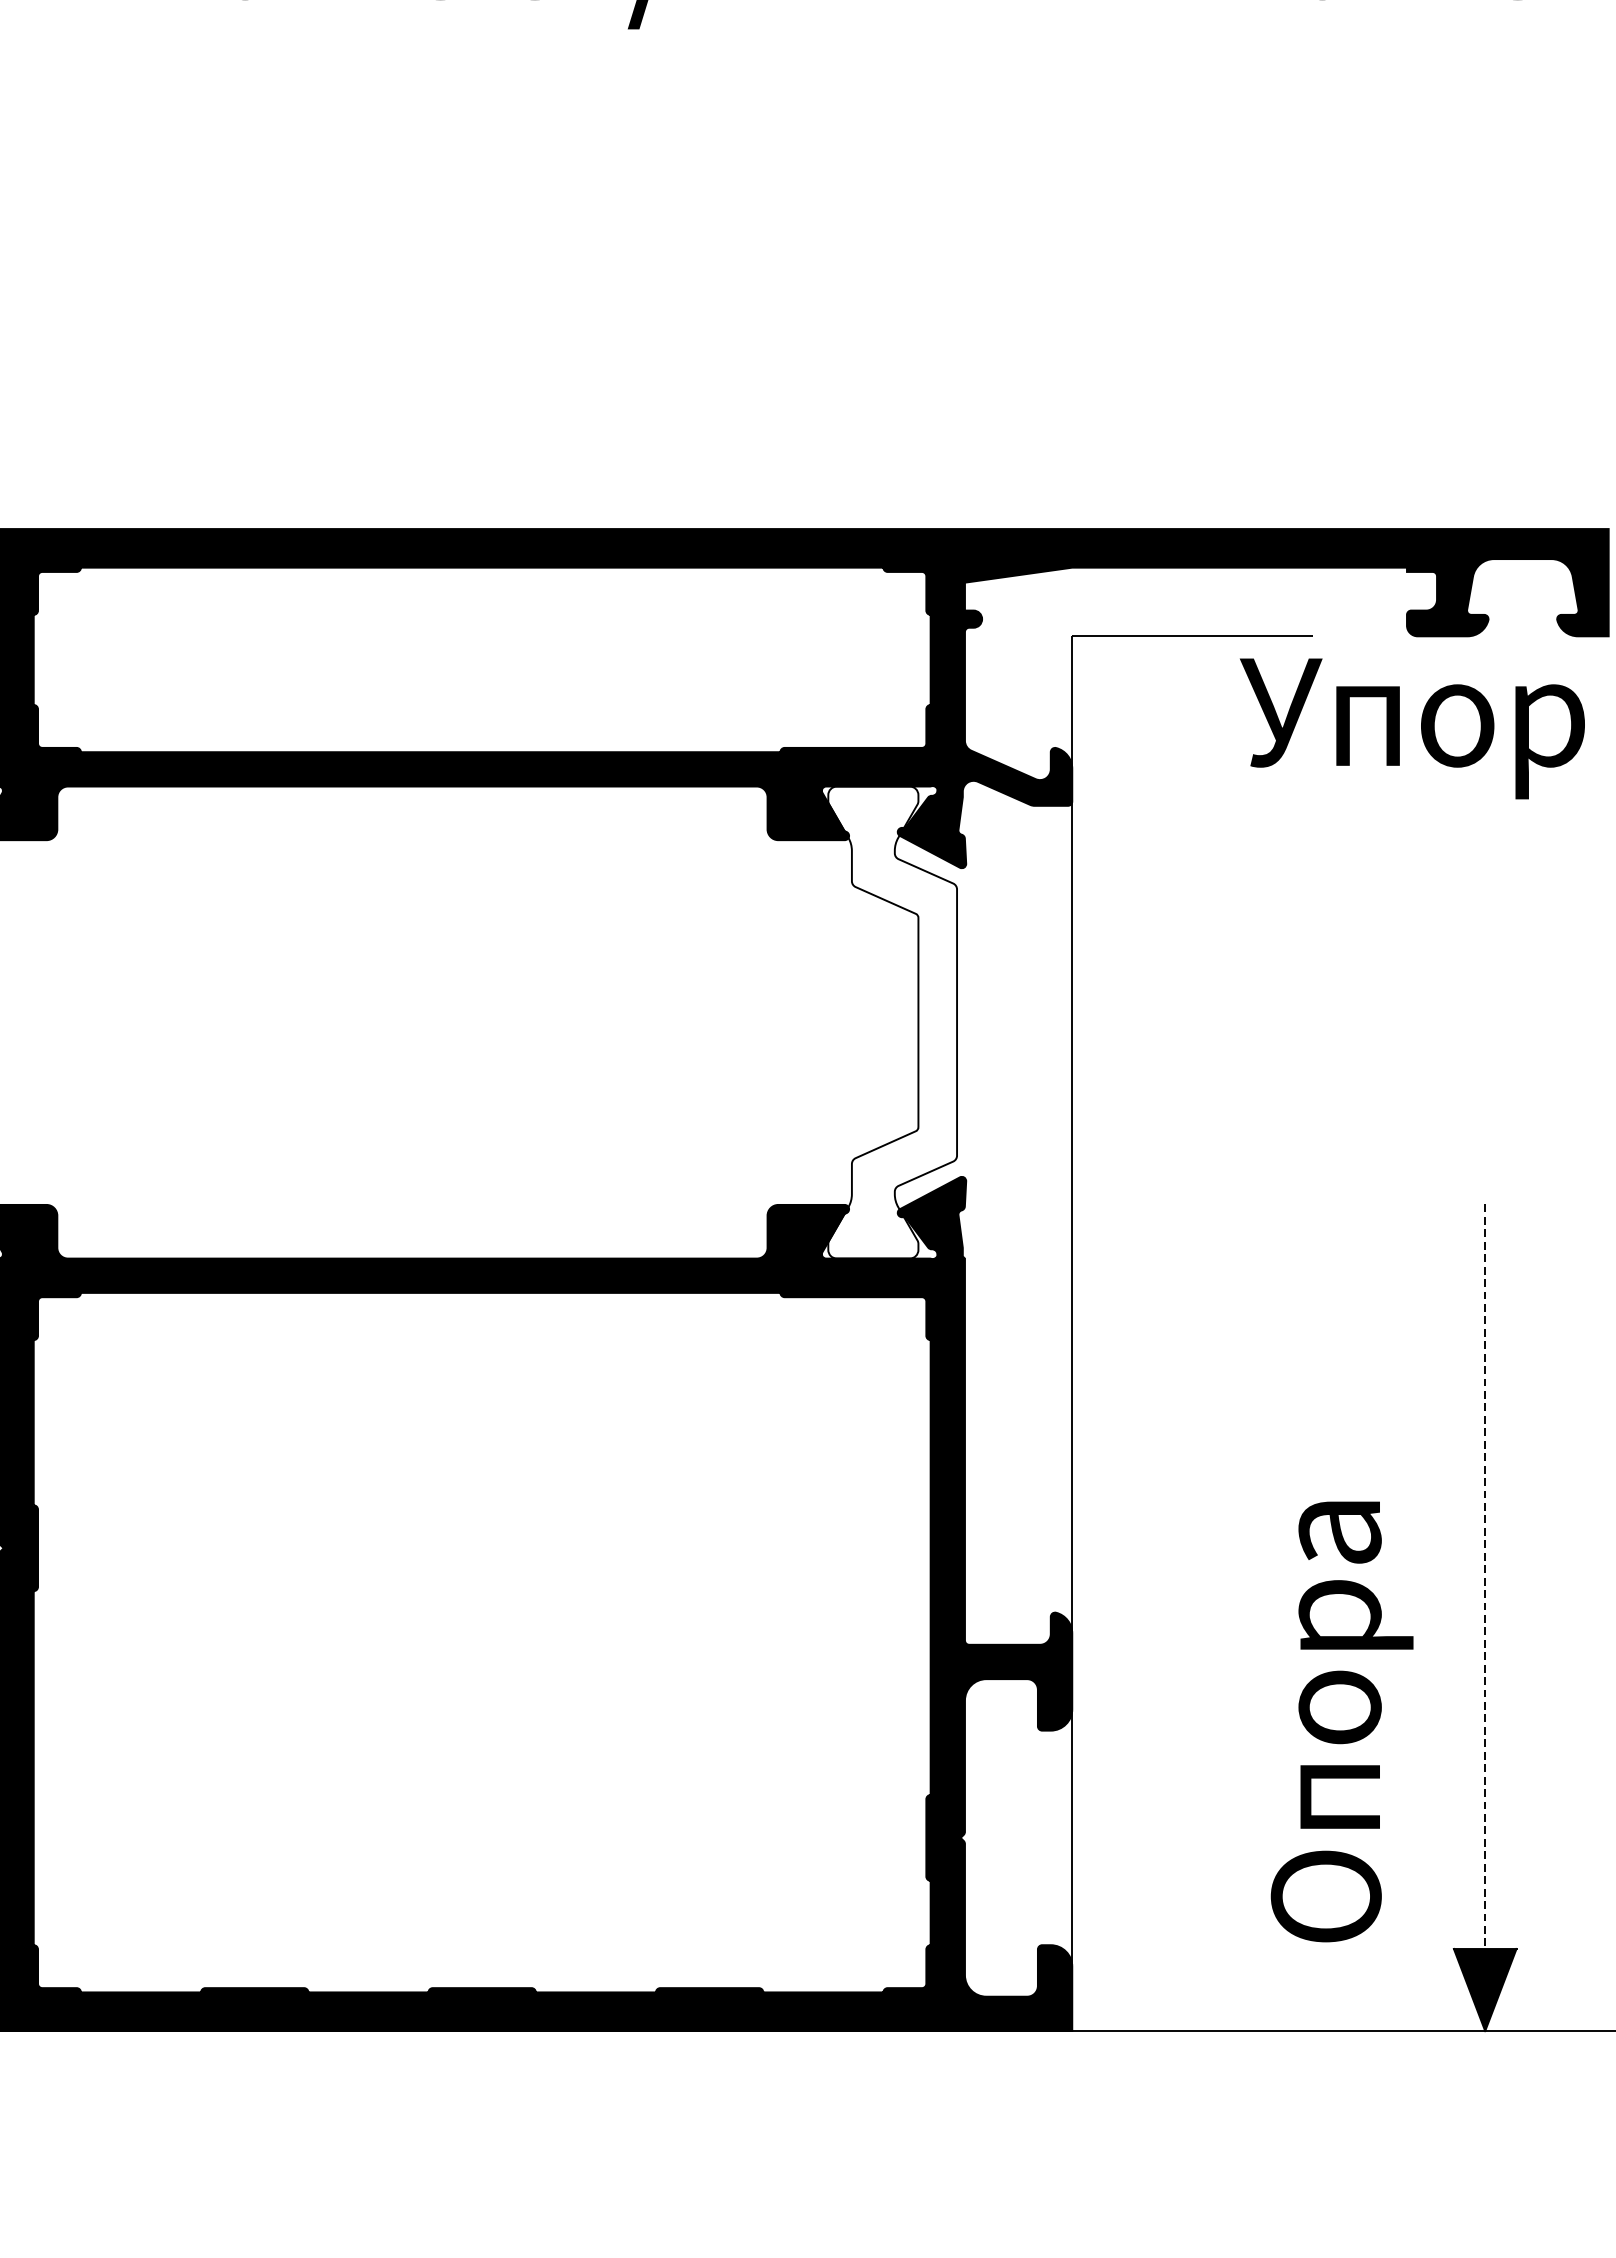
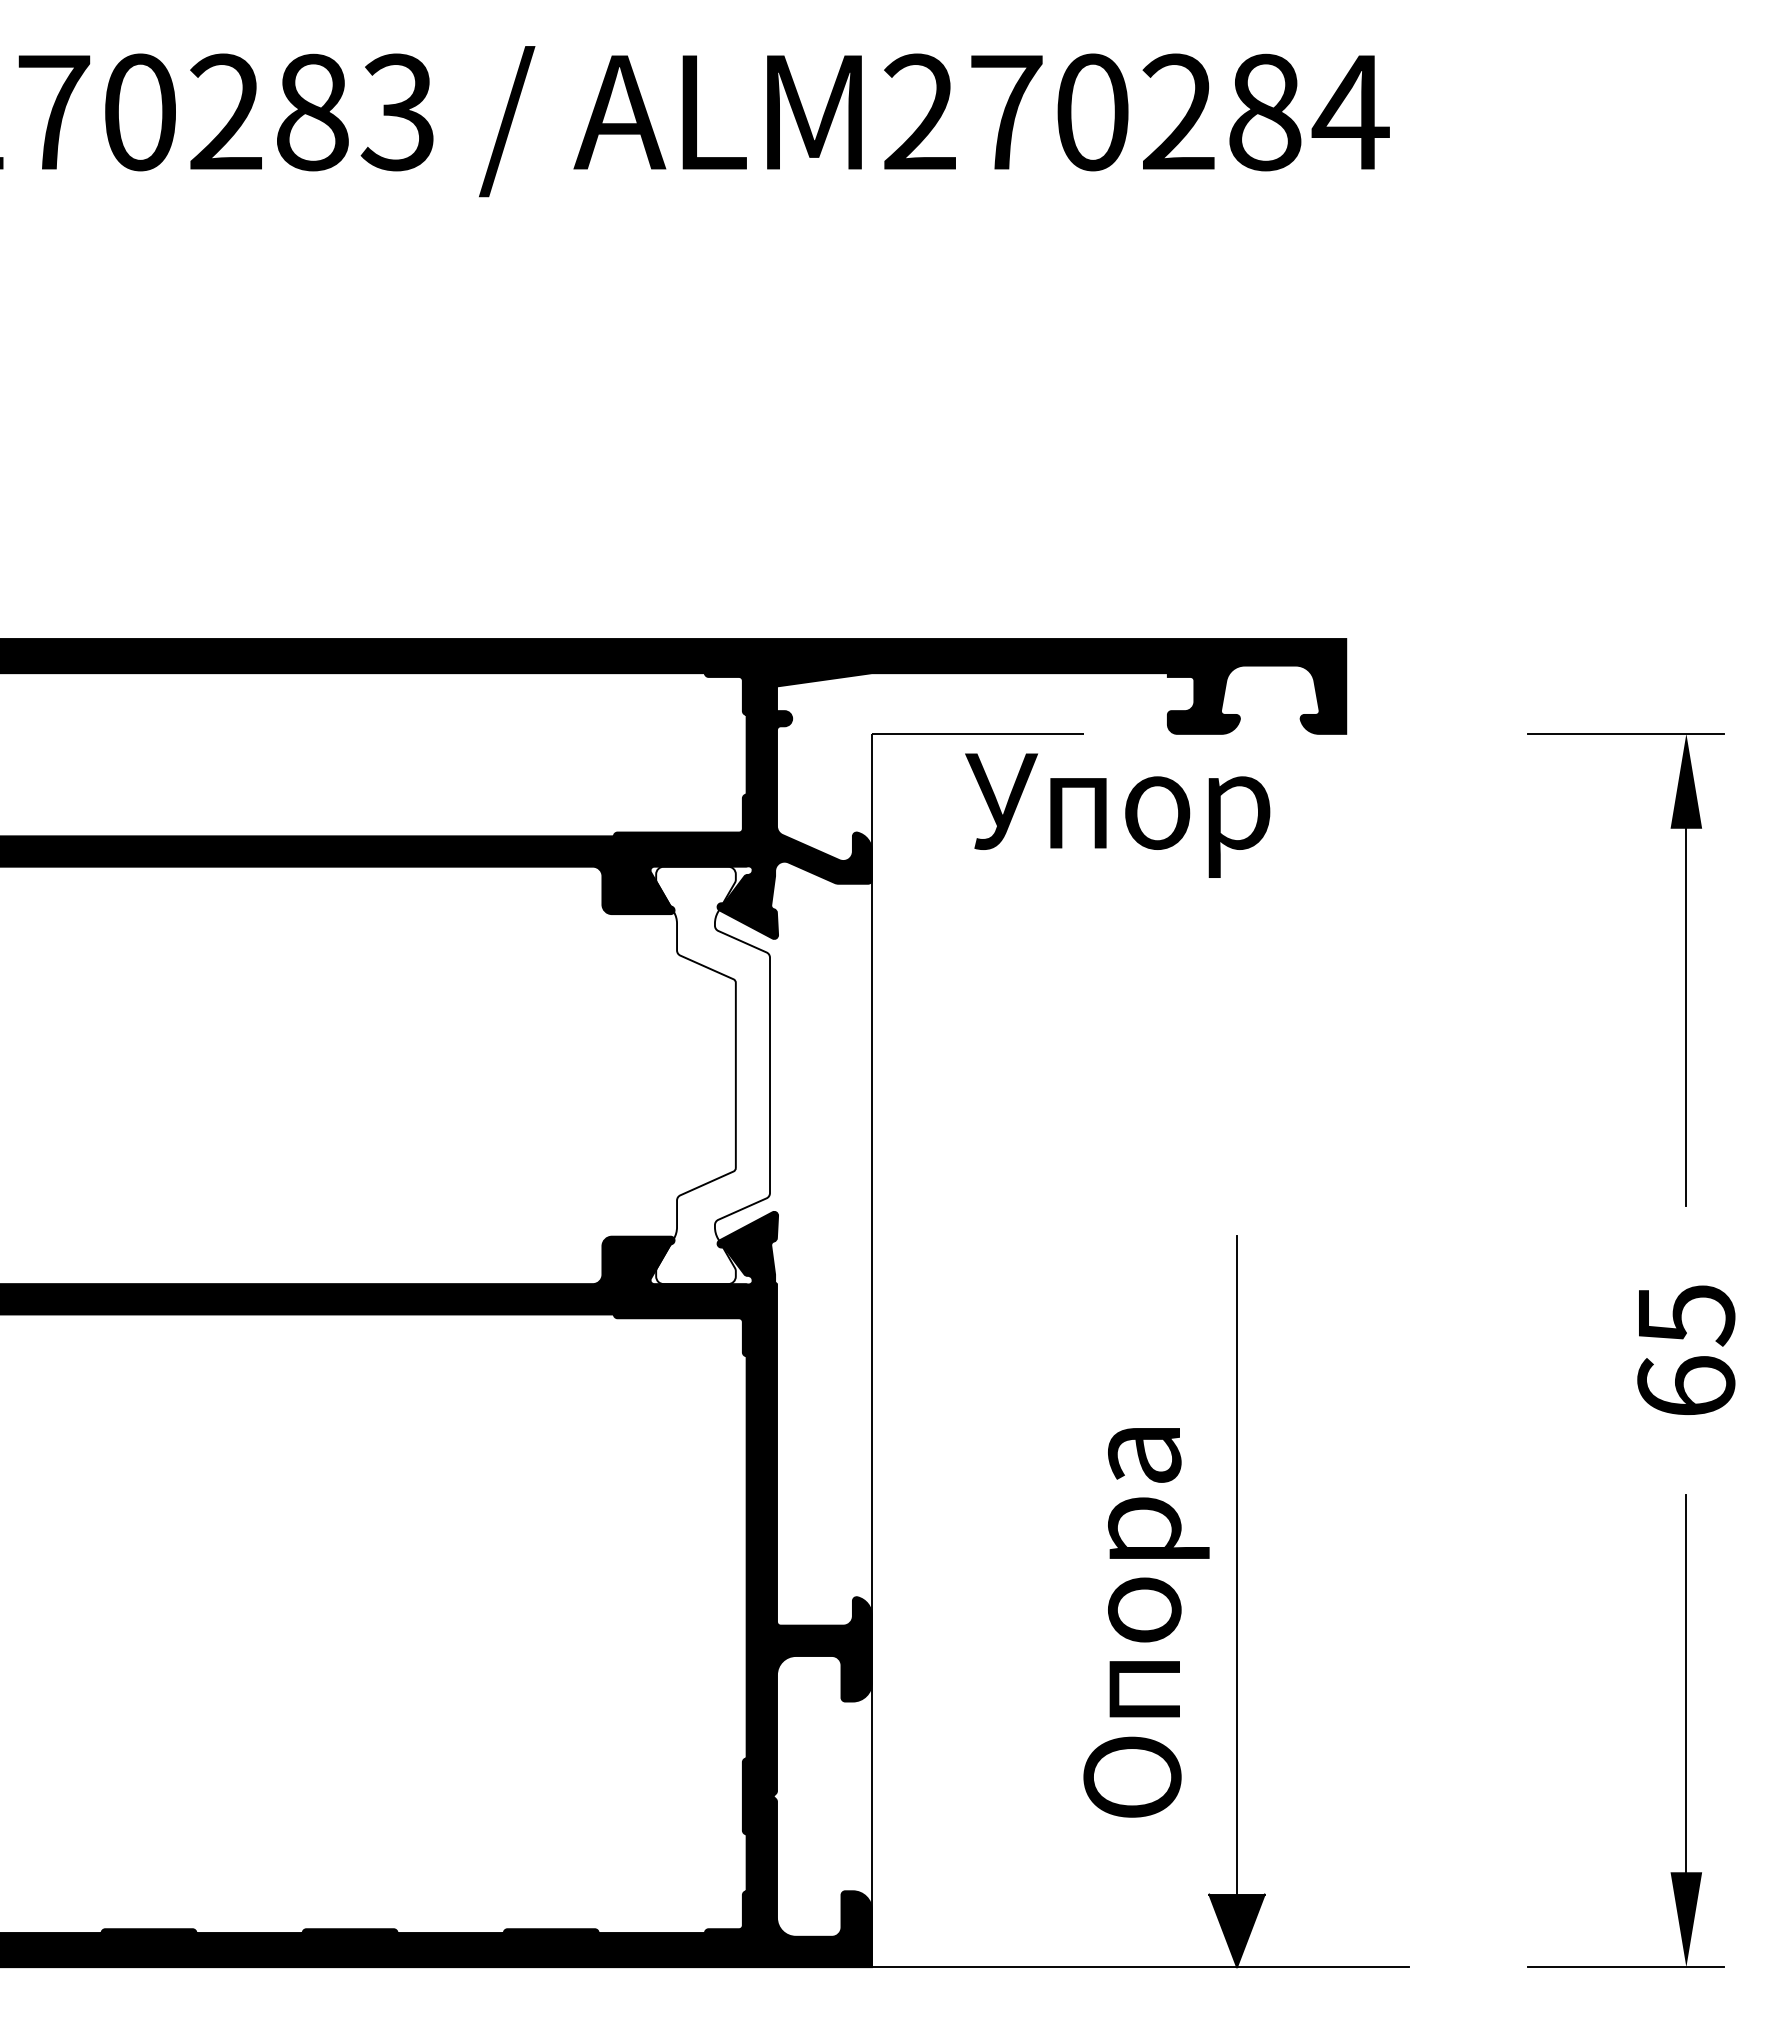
text: (1412, 728) -> (1117, 815), moved
line: (1485, 1618) -> (1237, 1602), dashed -> solid
text: (1342, 1721) -> (1146, 1622), moved

